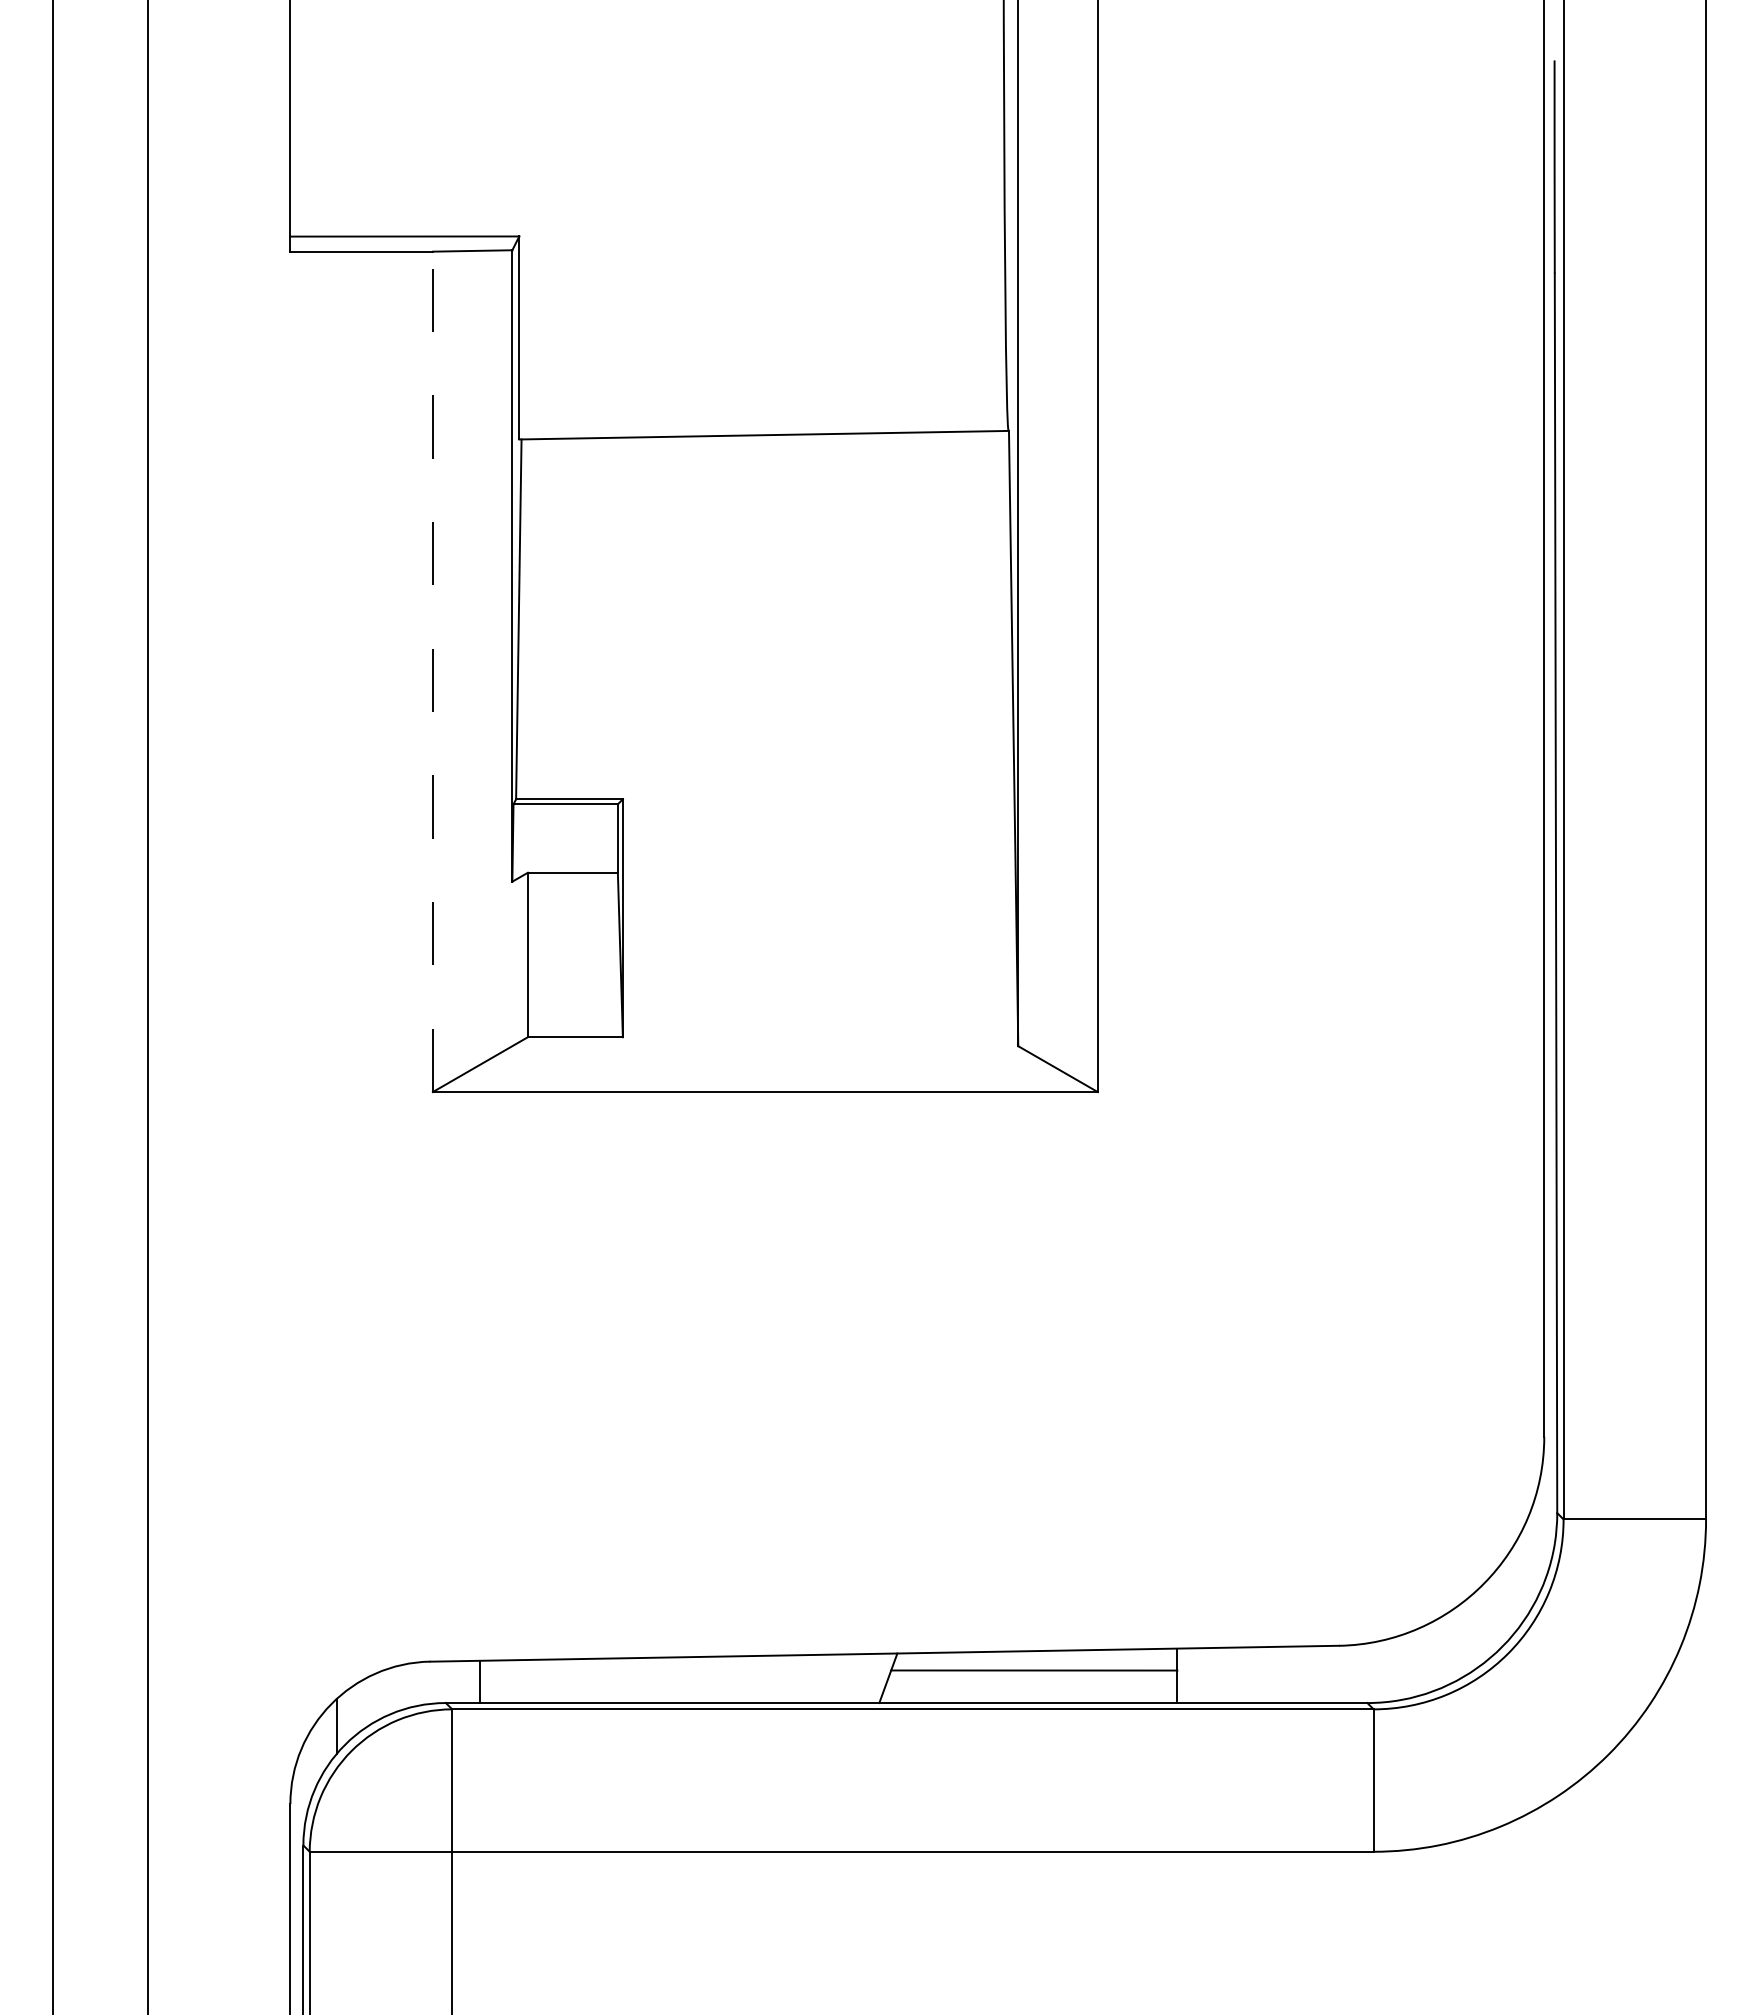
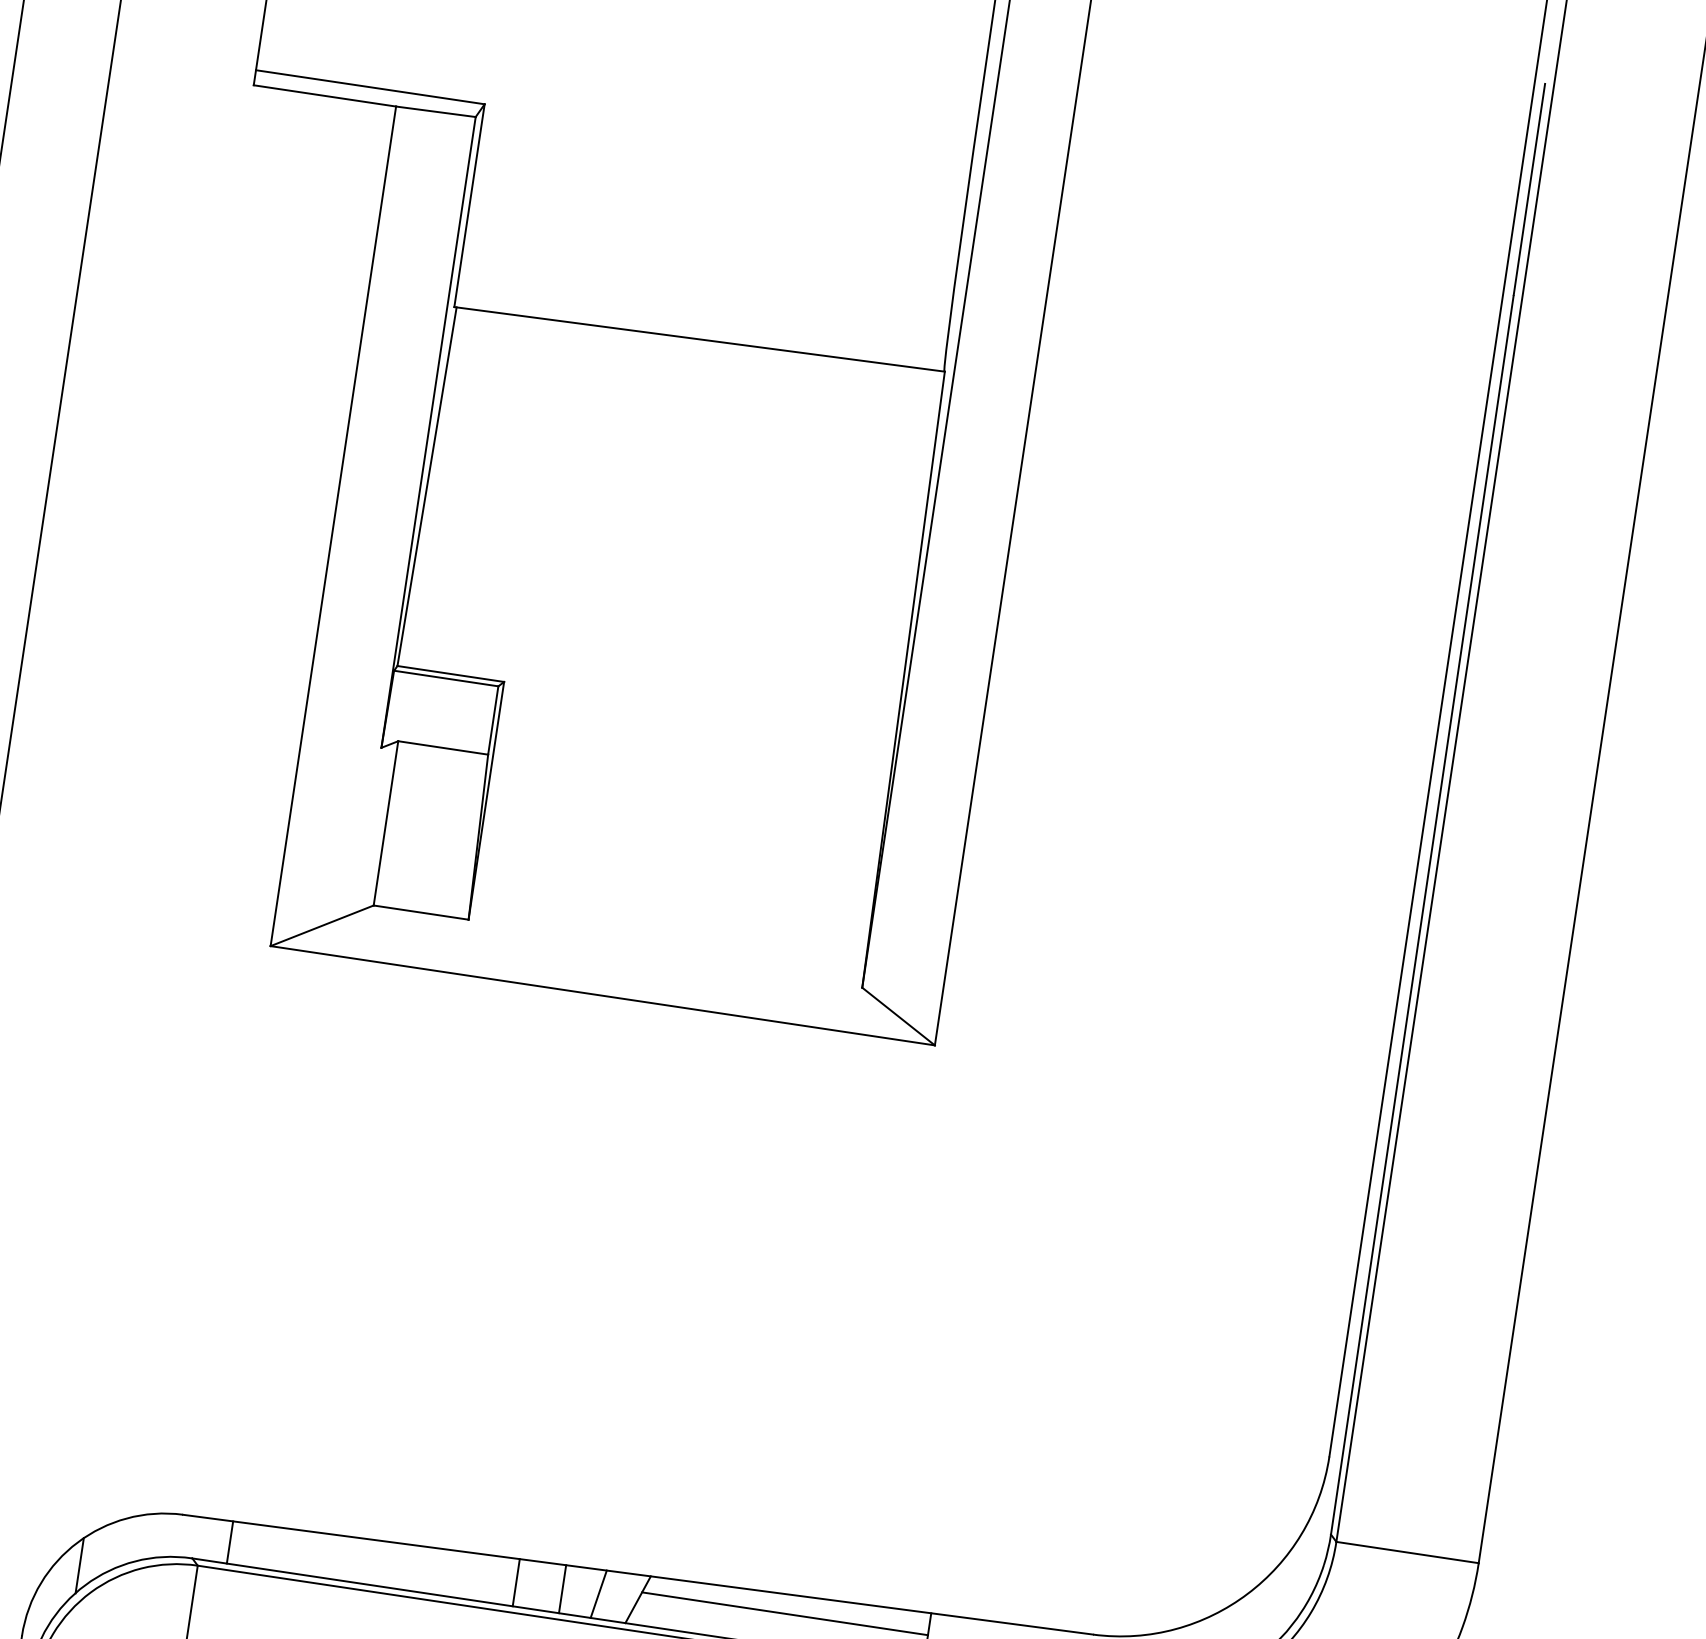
line: (432, 671) -> (333, 525), dashed -> solid
line: (812, 1678) -> (562, 1588), added
line: (848, 1678) -> (598, 1594), added
line: (766, 1679) -> (516, 1582), added

